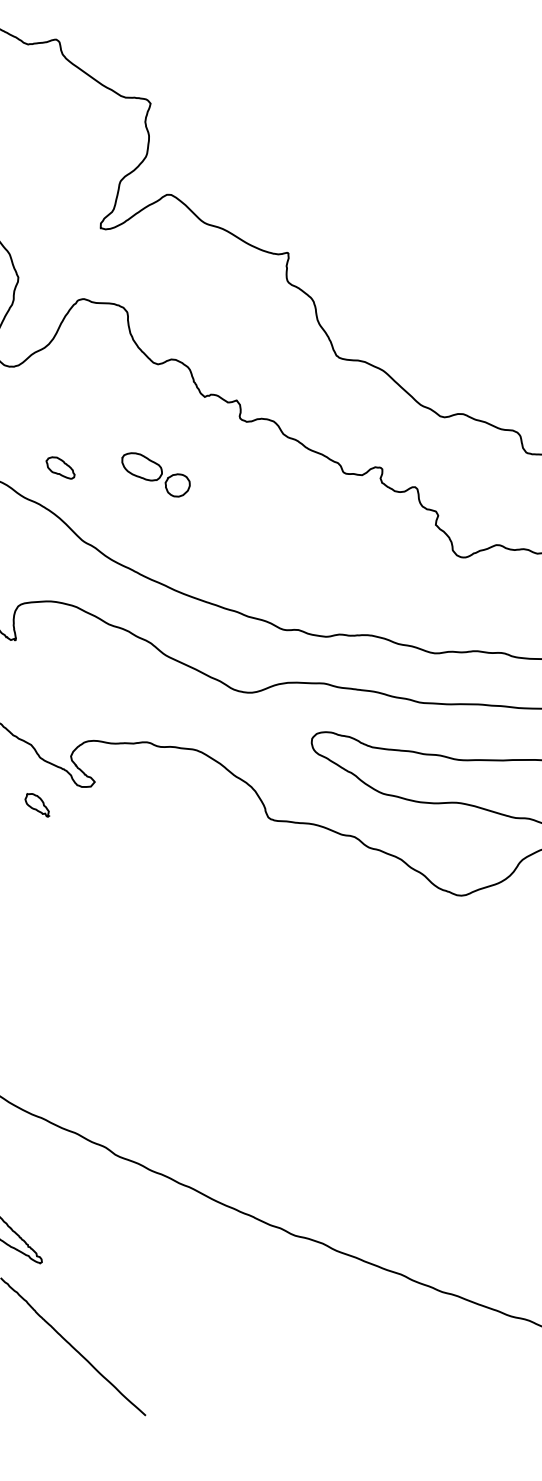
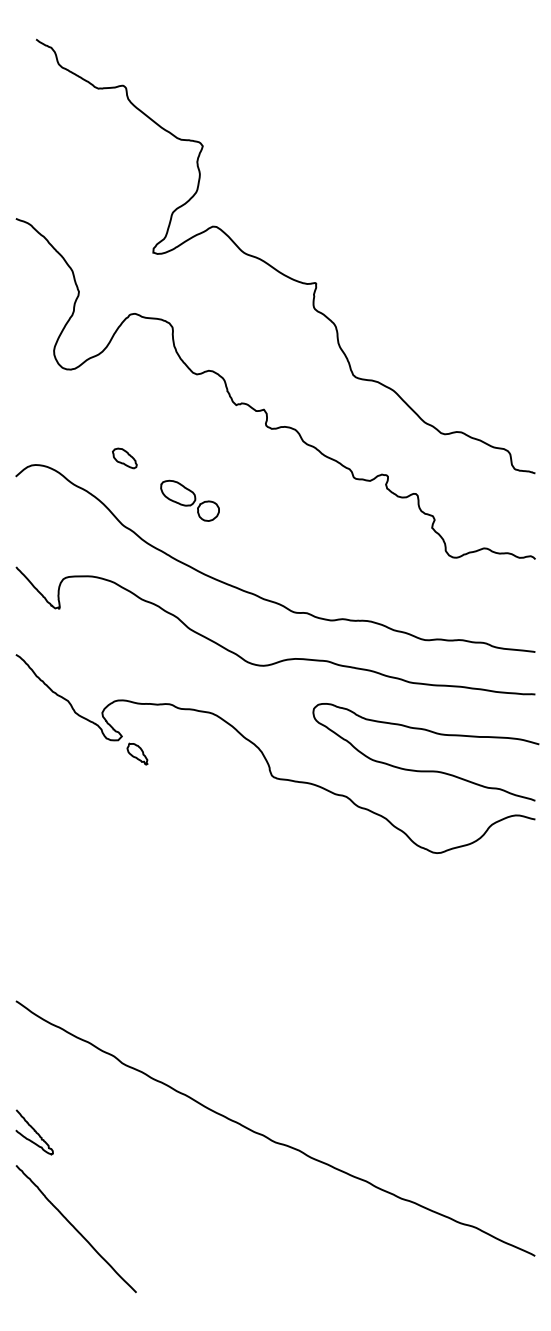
part: (60, 468) -> (124, 458), moved
part: (155, 474) -> (189, 500), moved
part: (37, 804) -> (137, 753), moved

